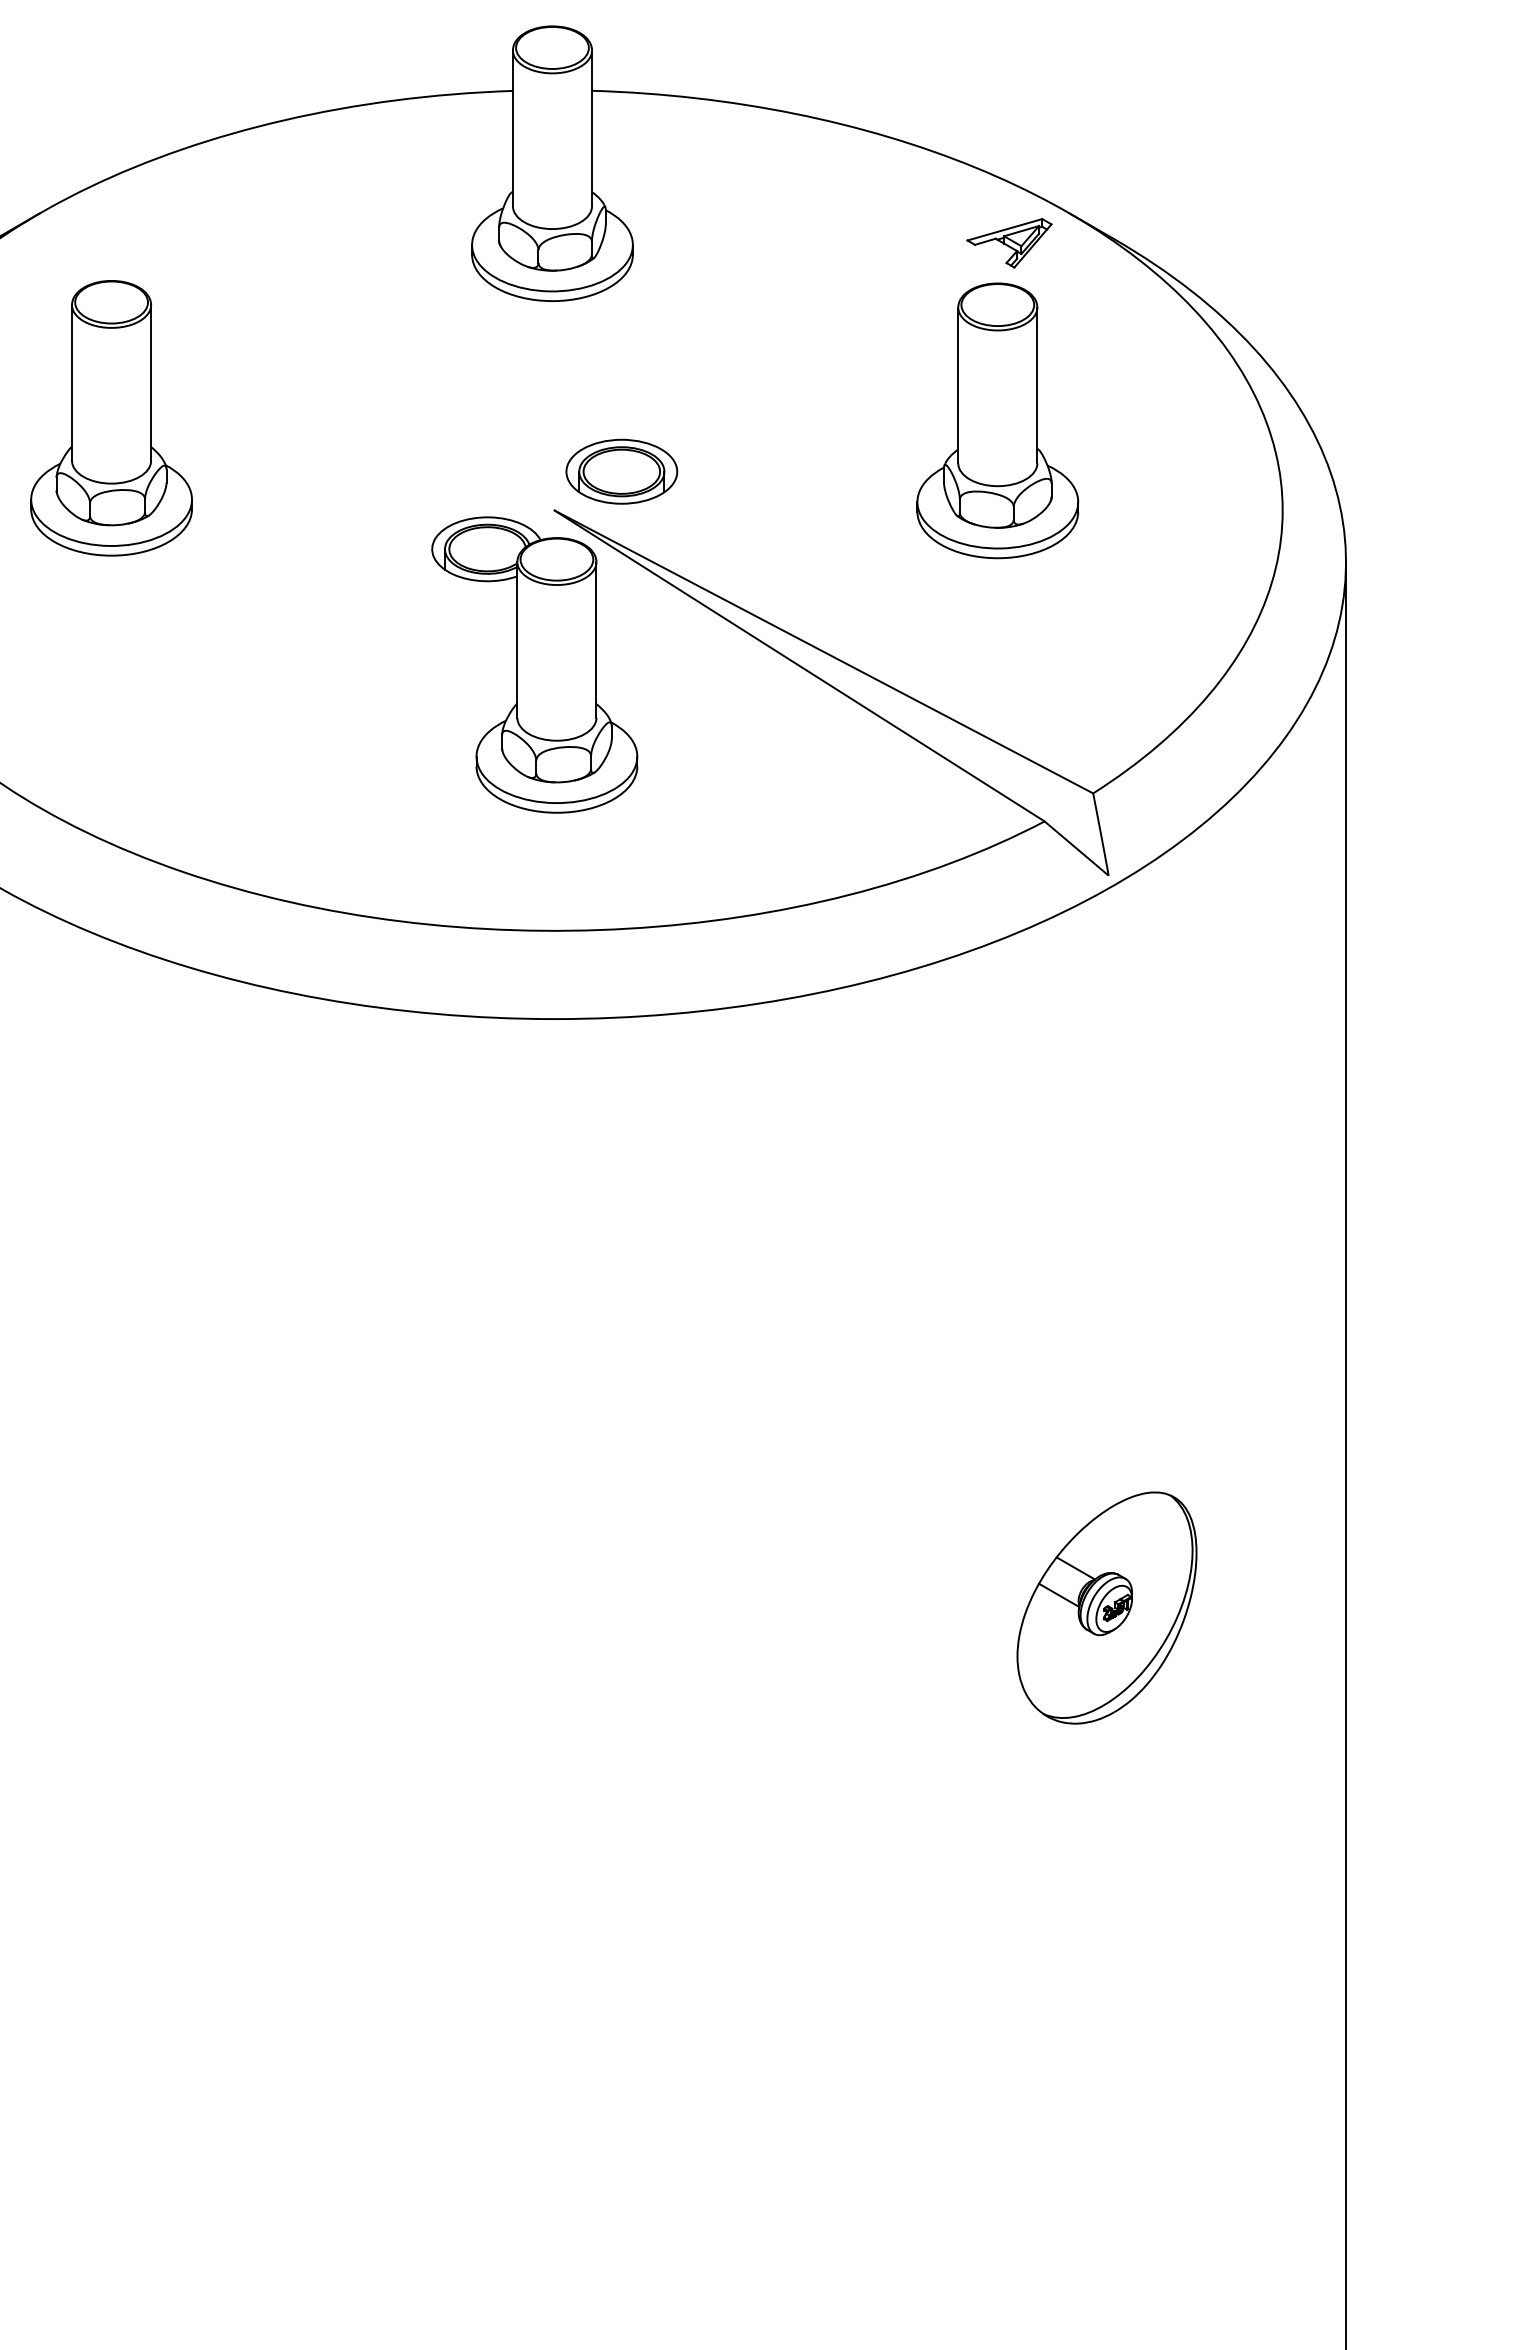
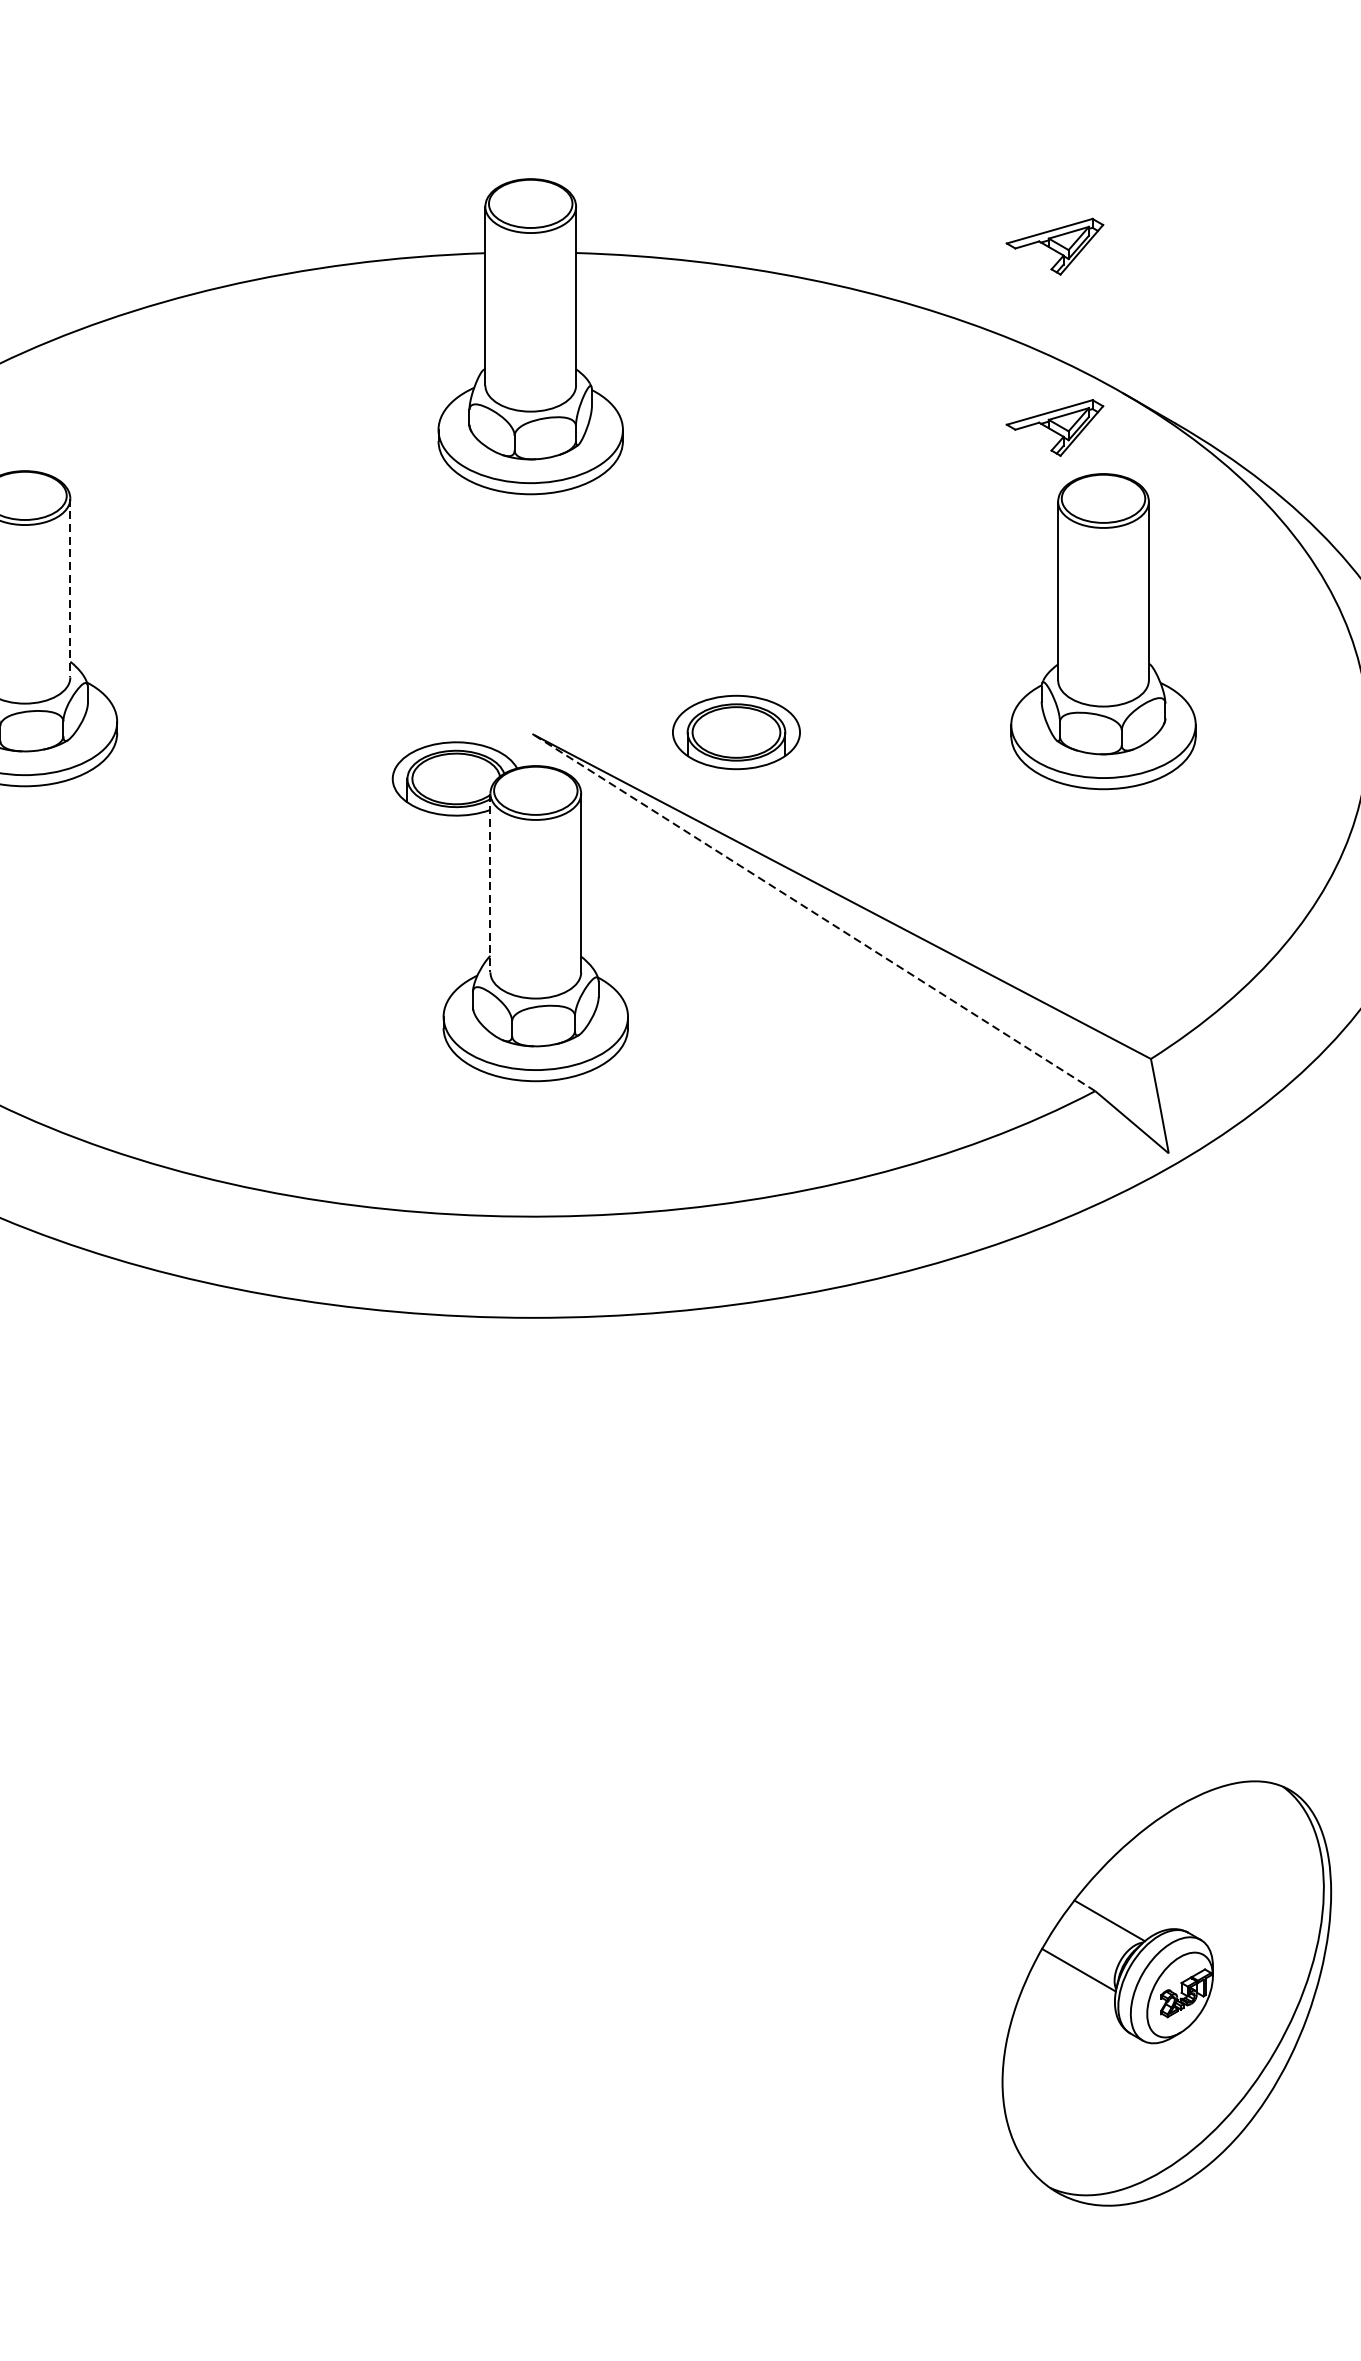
part: (1009, 85) -> (1054, 246), added
line: (151, 382) -> (70, 587), solid -> dashed
part: (997, 420) -> (1103, 631), moved
part: (621, 471) -> (736, 732), moved
line: (517, 640) -> (490, 883), solid -> dashed
line: (799, 665) -> (814, 912), solid -> dashed
part: (1106, 1607) -> (1166, 1992), size x1.6

